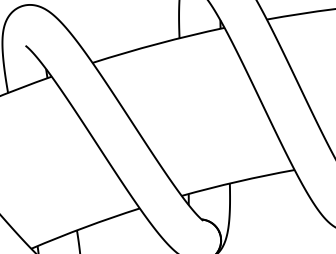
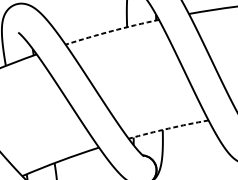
arc: (158, 43) -> (112, 30), solid -> dashed
arc: (237, 181) -> (168, 128), solid -> dashed

